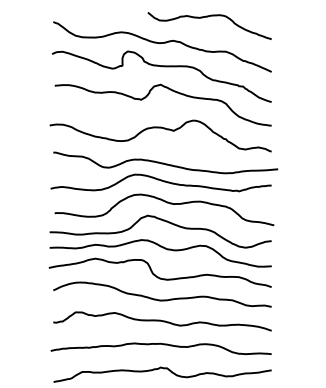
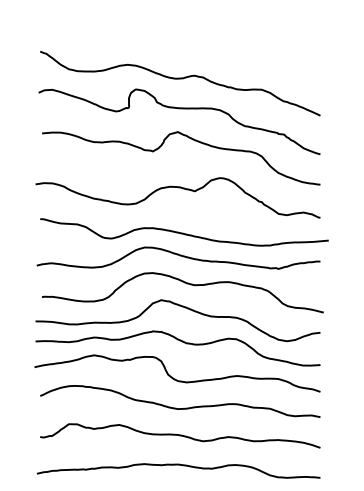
curve: (208, 17) -> (239, 45), removed

